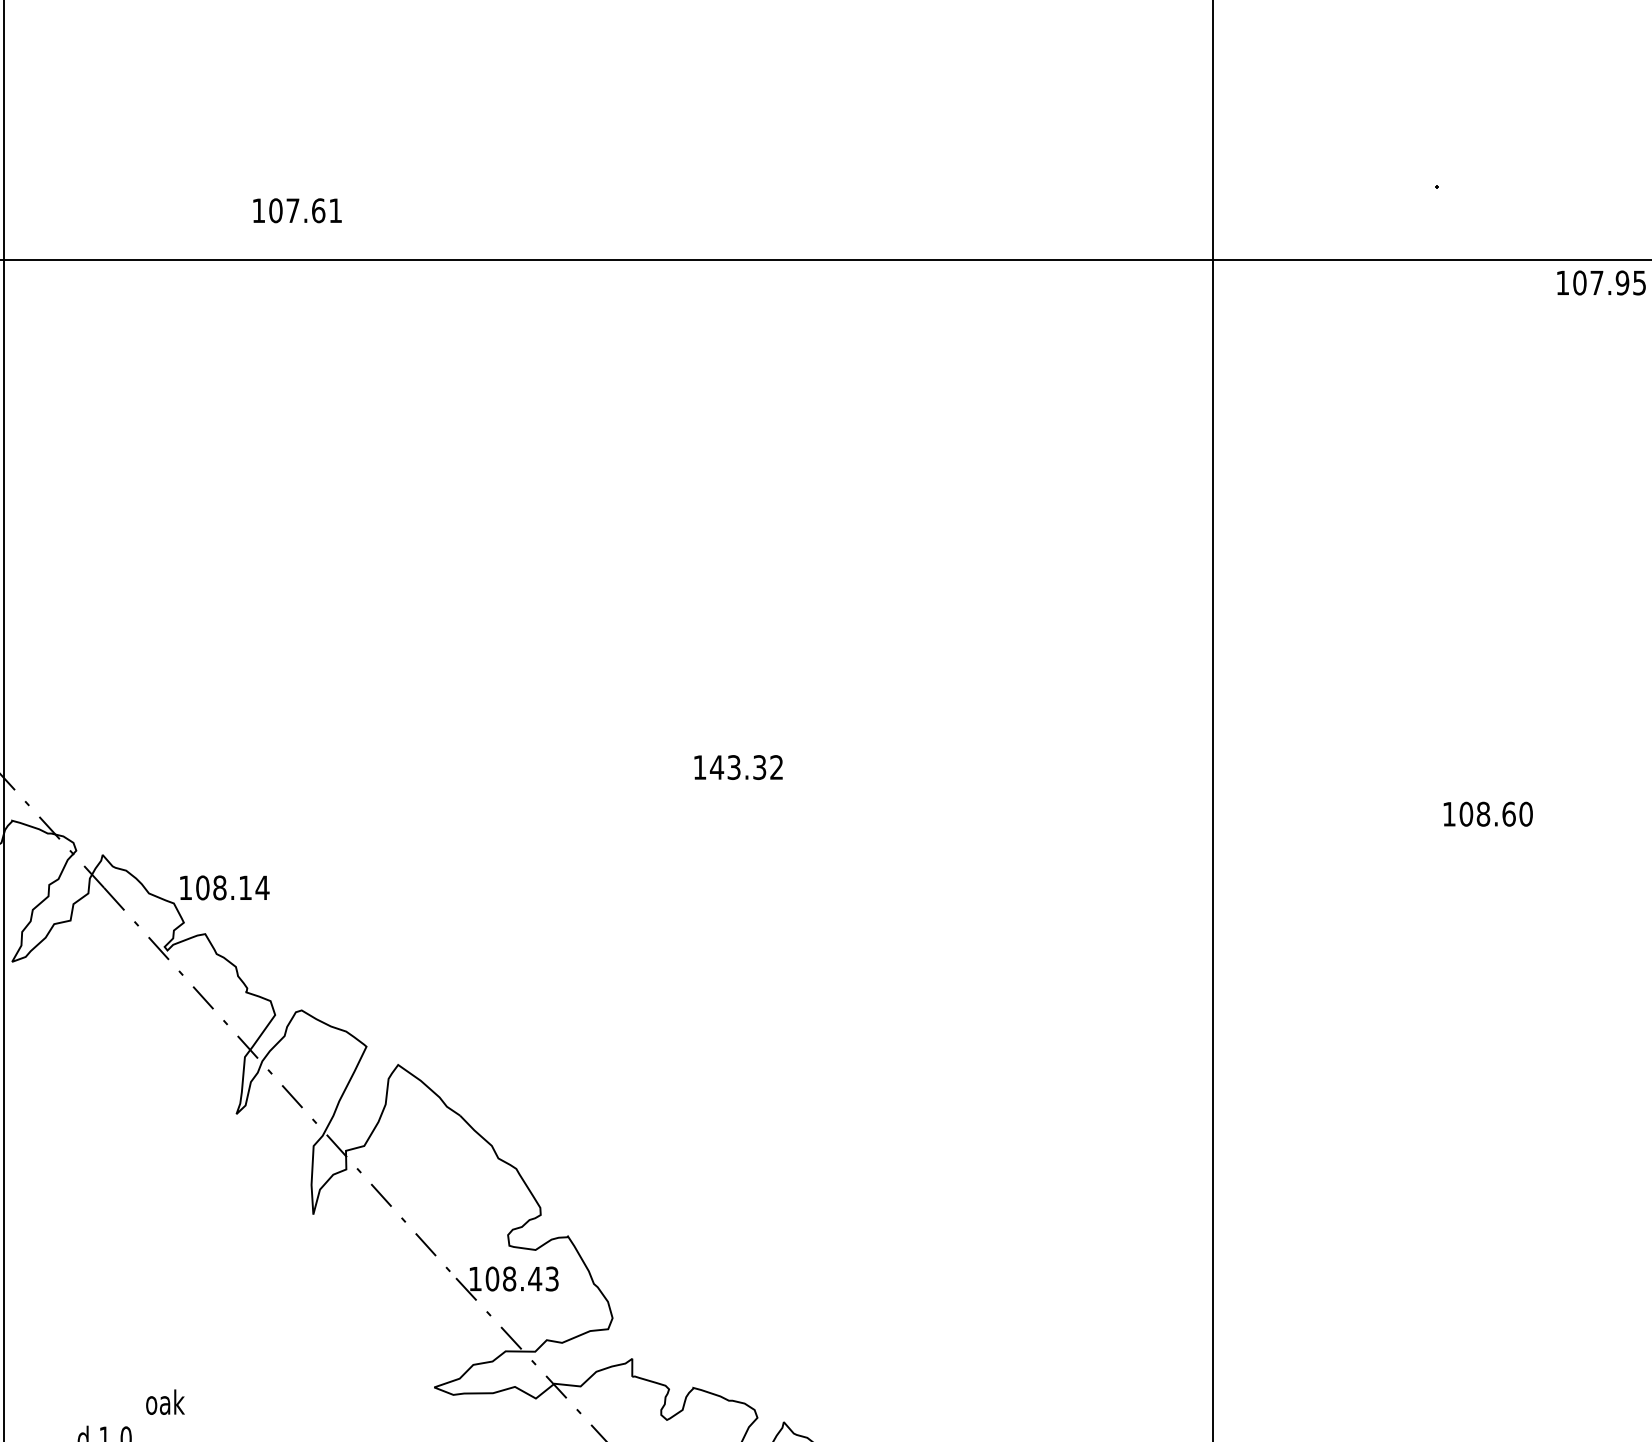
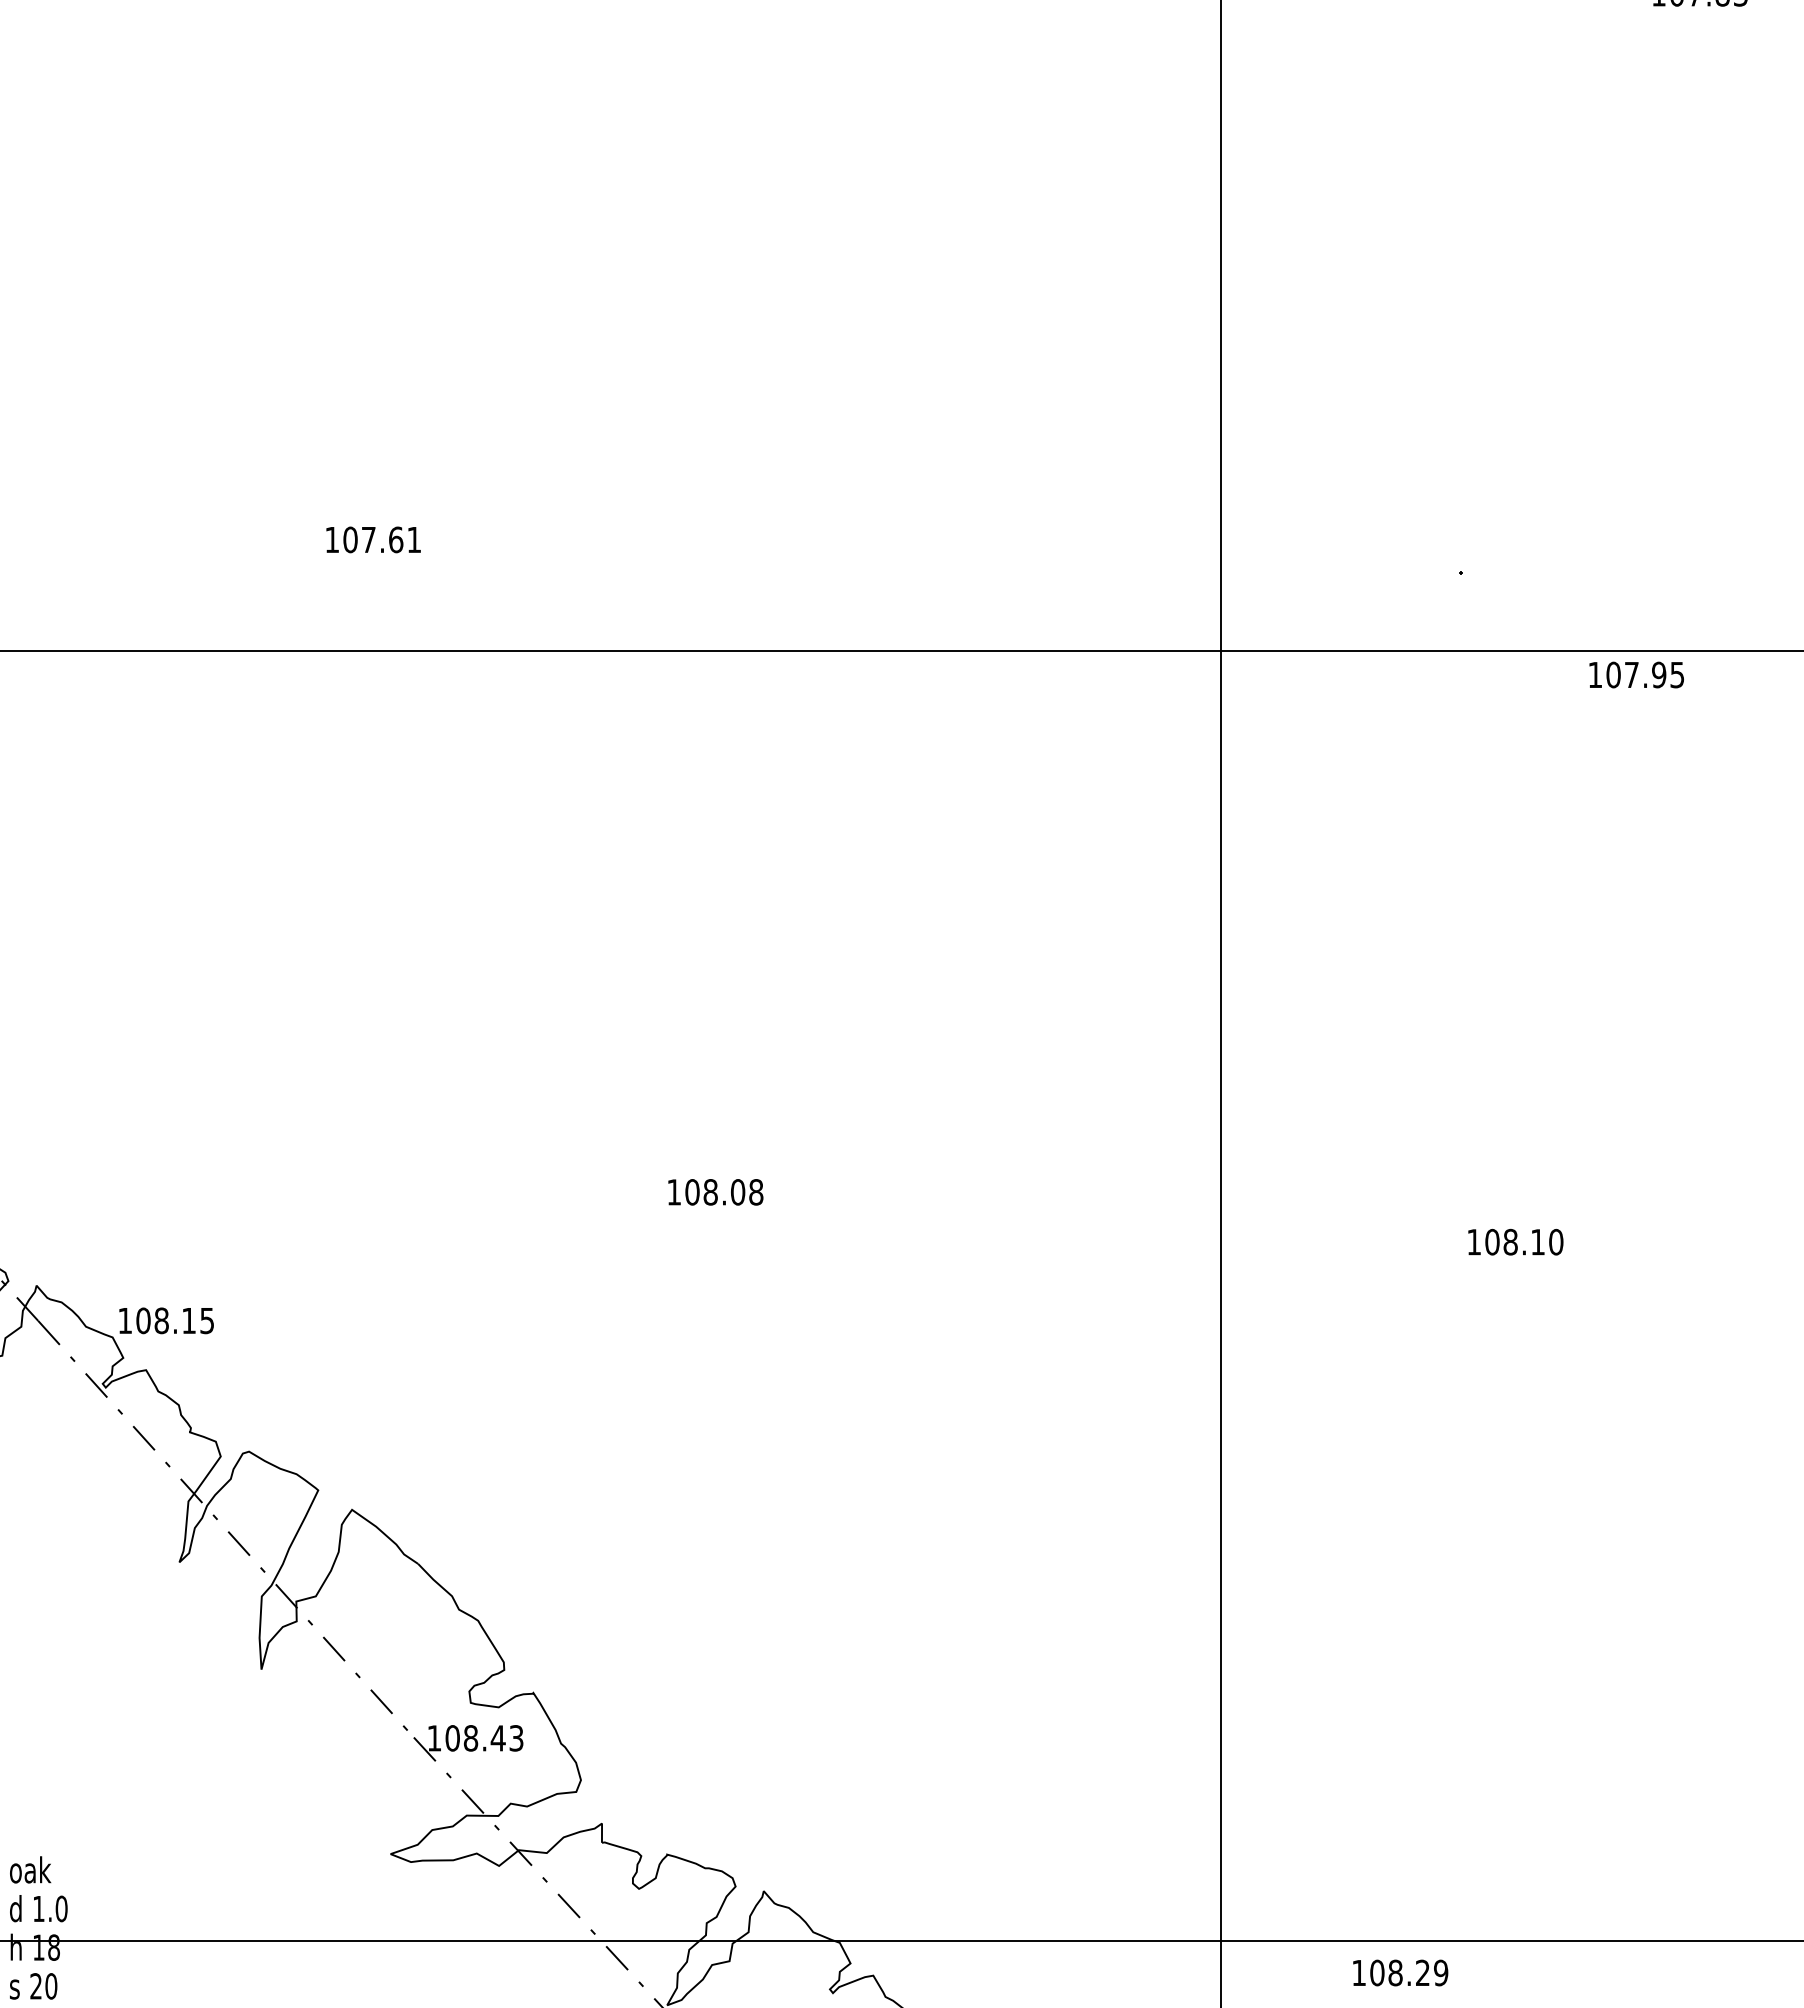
text: (297, 210) -> (373, 539), moved
text: (746, 767) -> (723, 1192), 143.32 -> 108.08
text: (1509, 813) -> (1538, 1241), 108.60 -> 108.10
text: (261, 888) -> (206, 1321), 108.14 -> 108.15
text: (165, 1401) -> (30, 1869), moved

